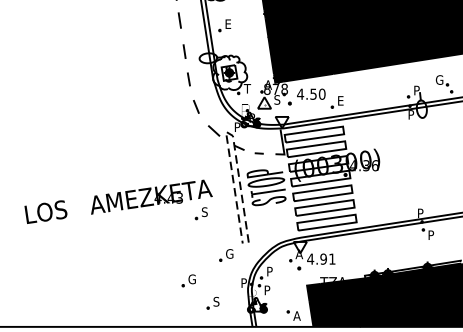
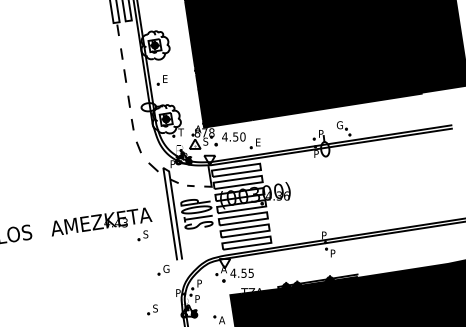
line: (227, 132) -> (164, 168), dashed -> solid
text: (327, 258) -> (247, 272), 4.91 -> 4.55
part: (188, 281) -> (132, 291), removed

